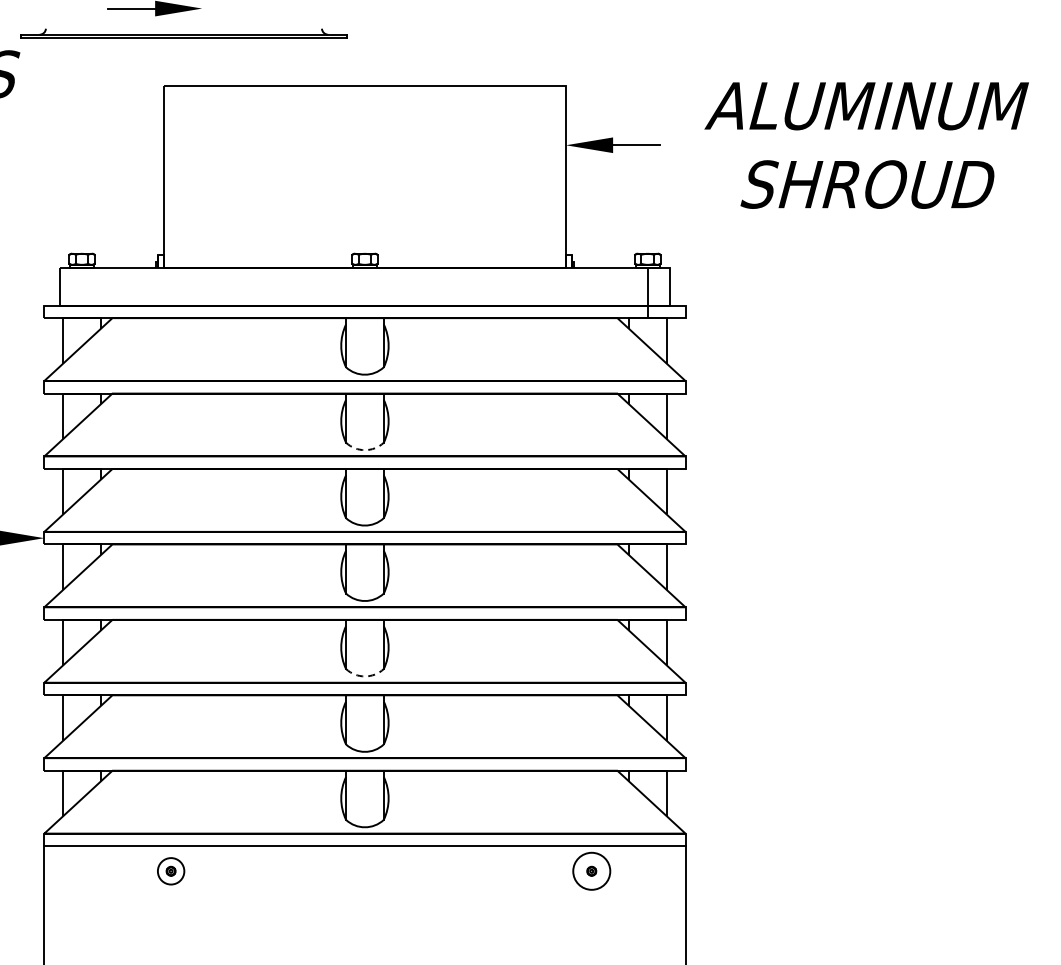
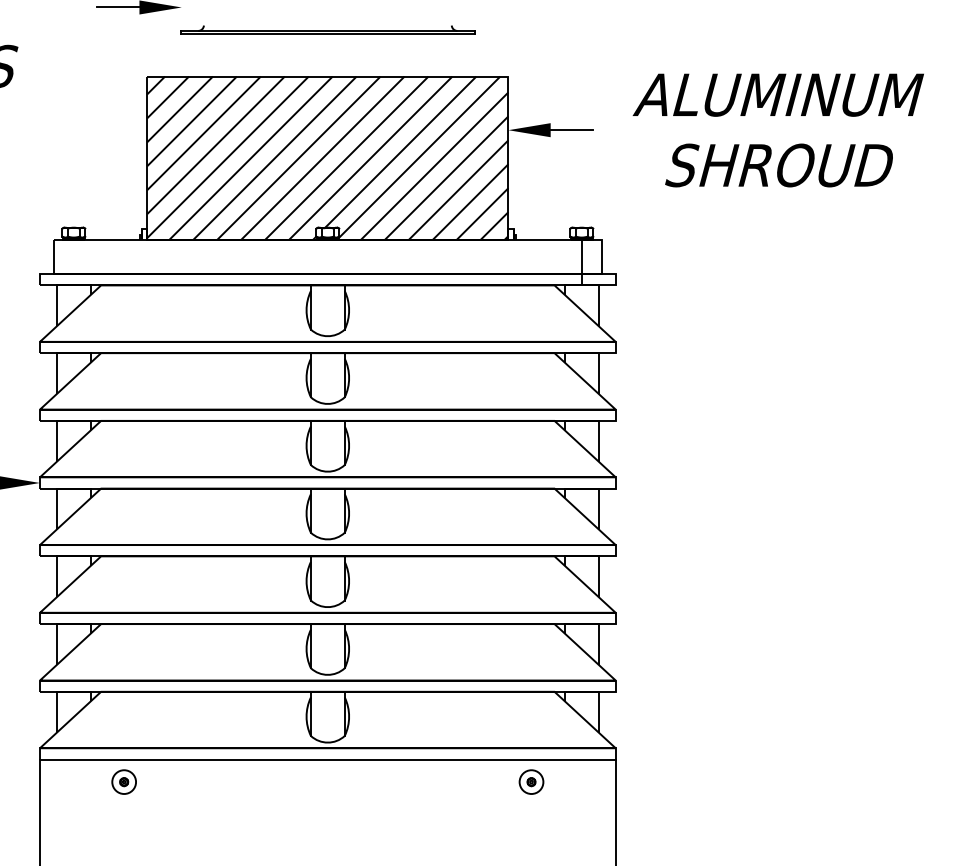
part: (183, 33) -> (327, 29), moved
hatch: (364, 176) -> (327, 158), added
arc: (364, 450) -> (327, 404), dashed -> solid
arc: (364, 676) -> (327, 607), dashed -> solid
part: (171, 871) -> (124, 782), moved
circle: (591, 871) -> (531, 782), size x0.71

